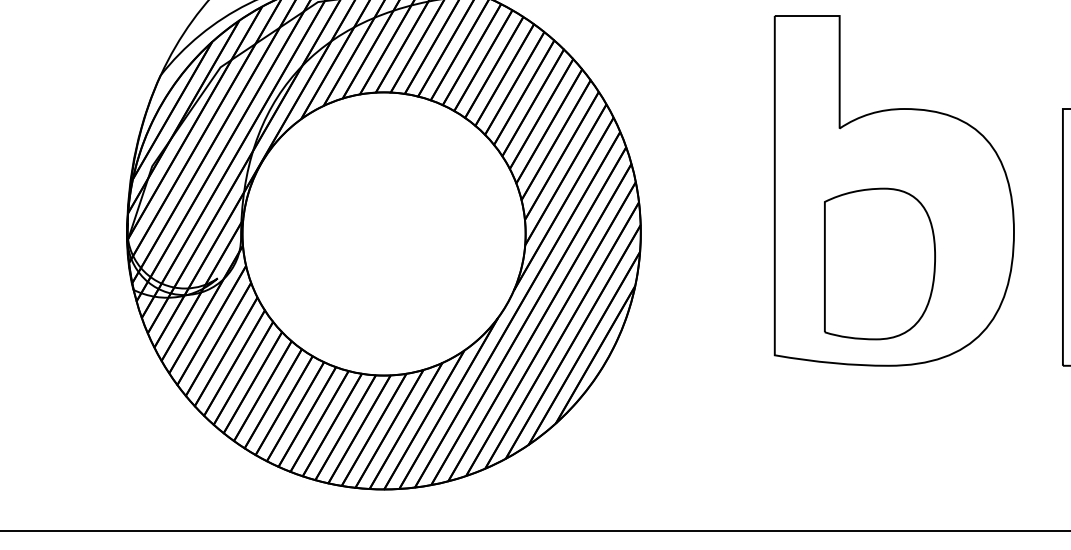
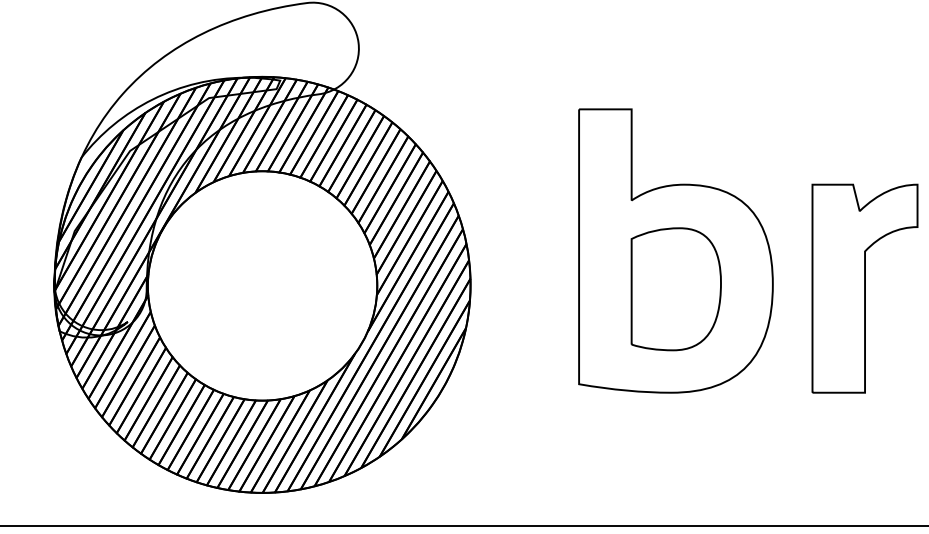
part: (878, 264) -> (675, 289), moved

